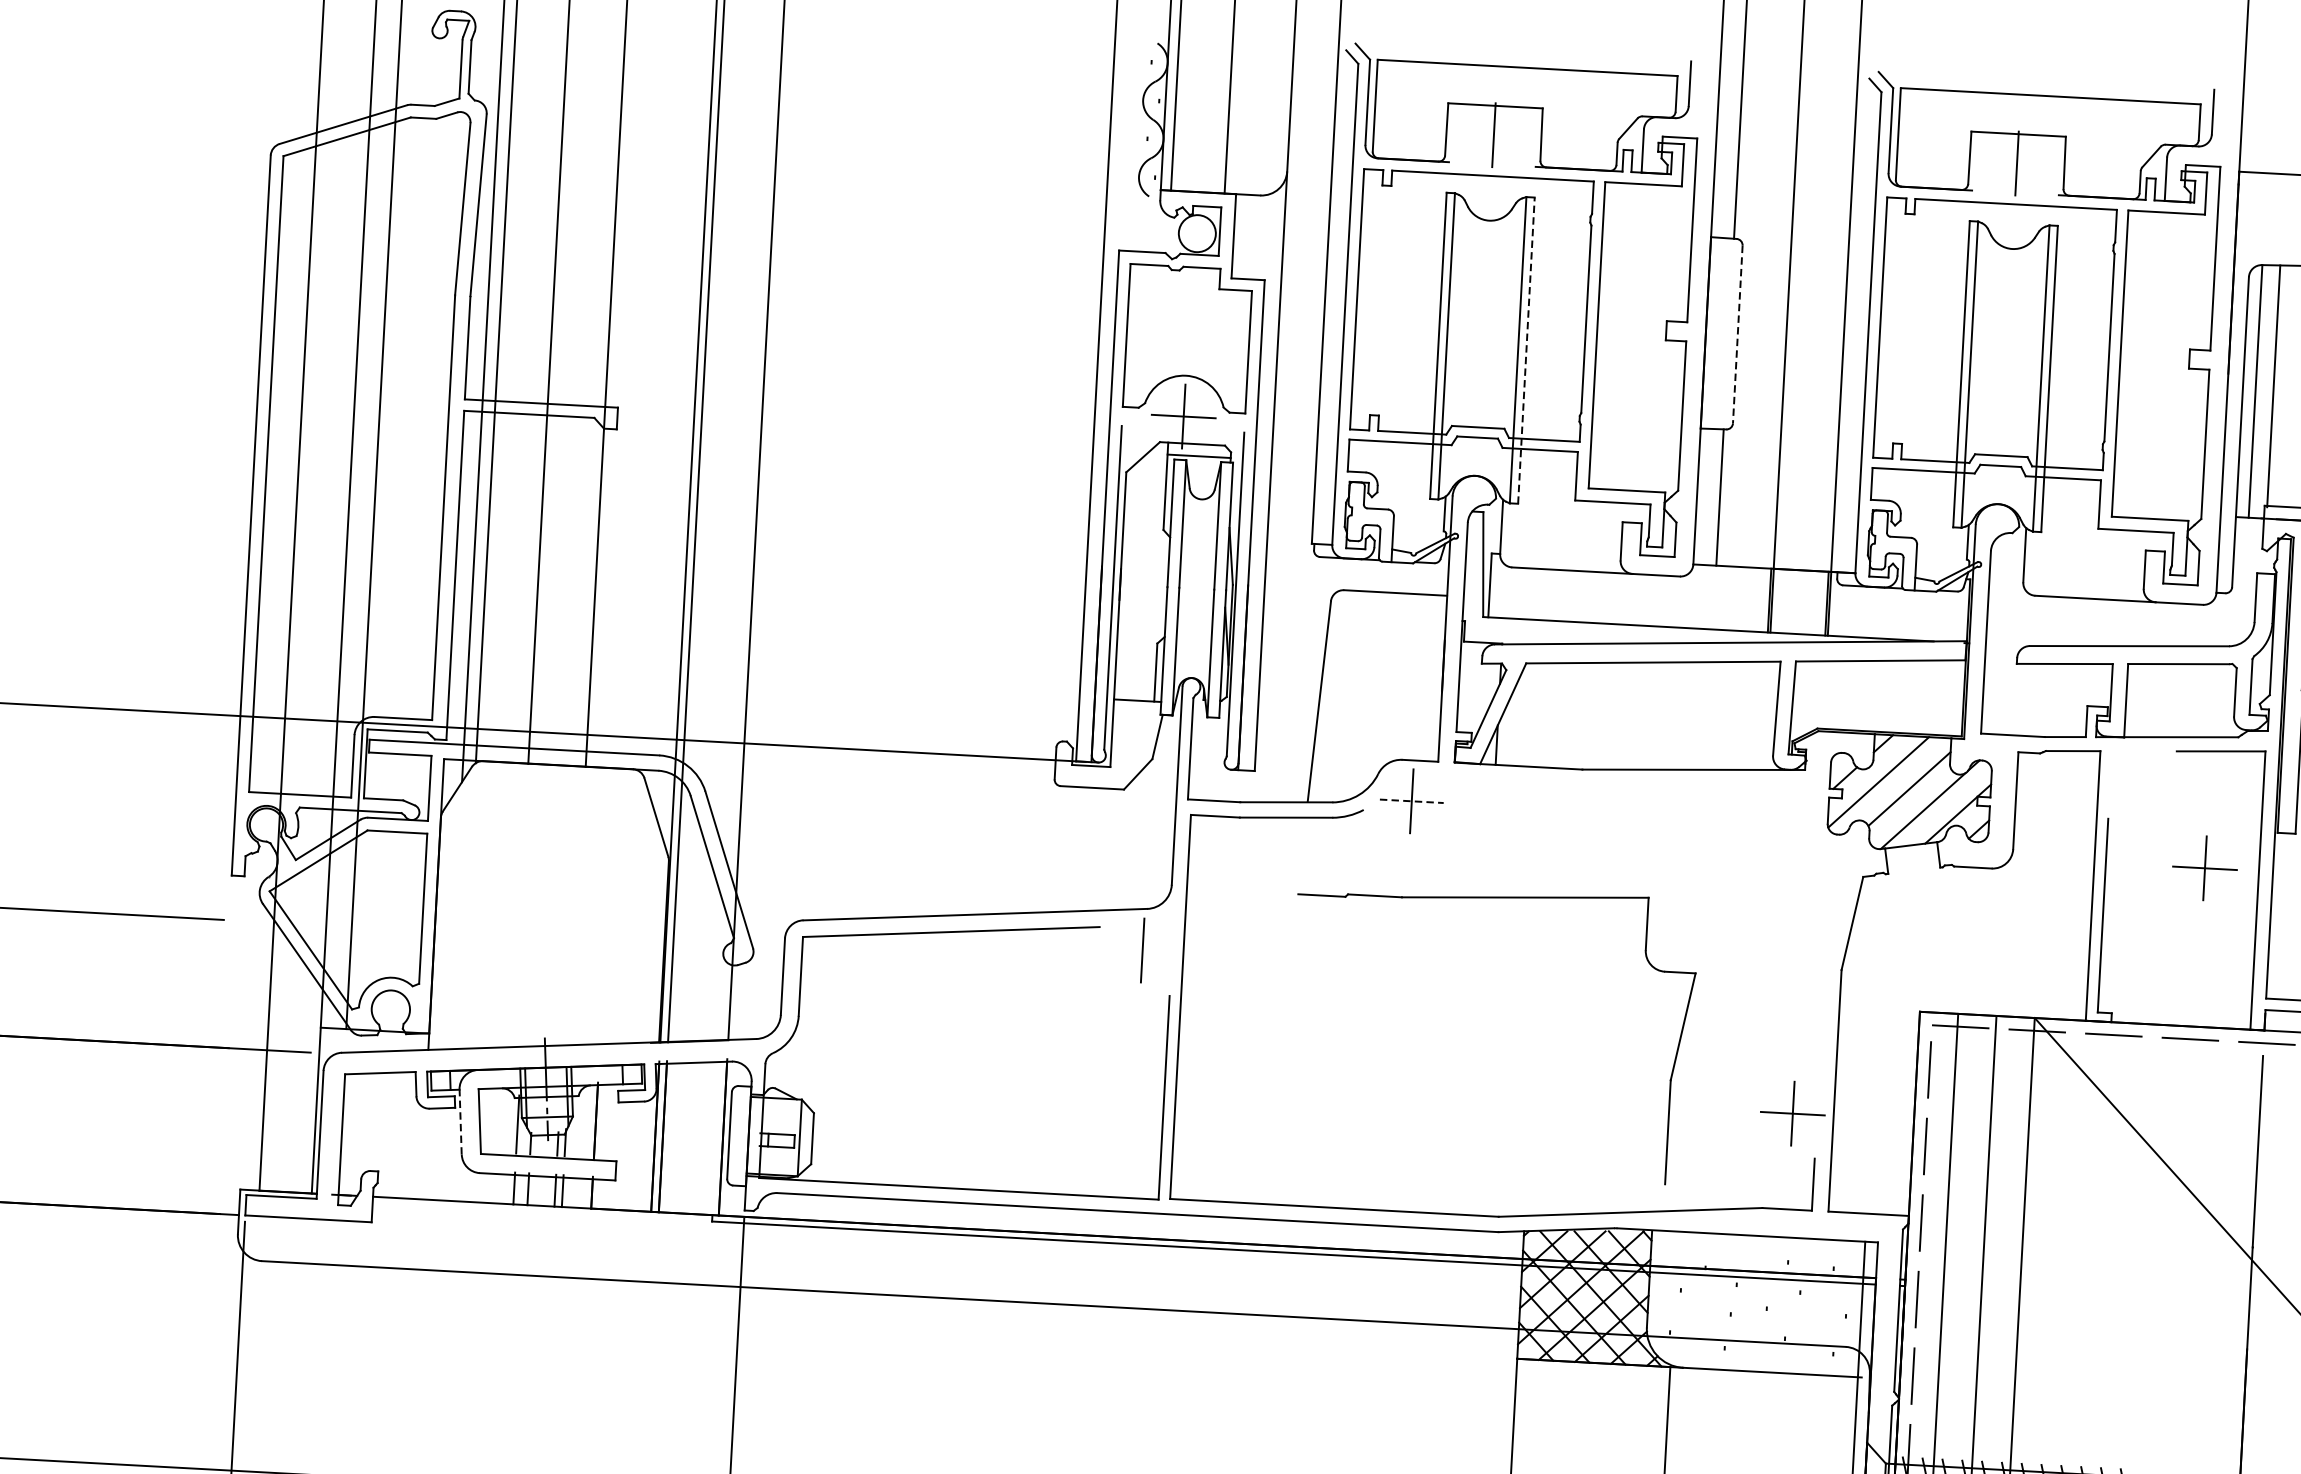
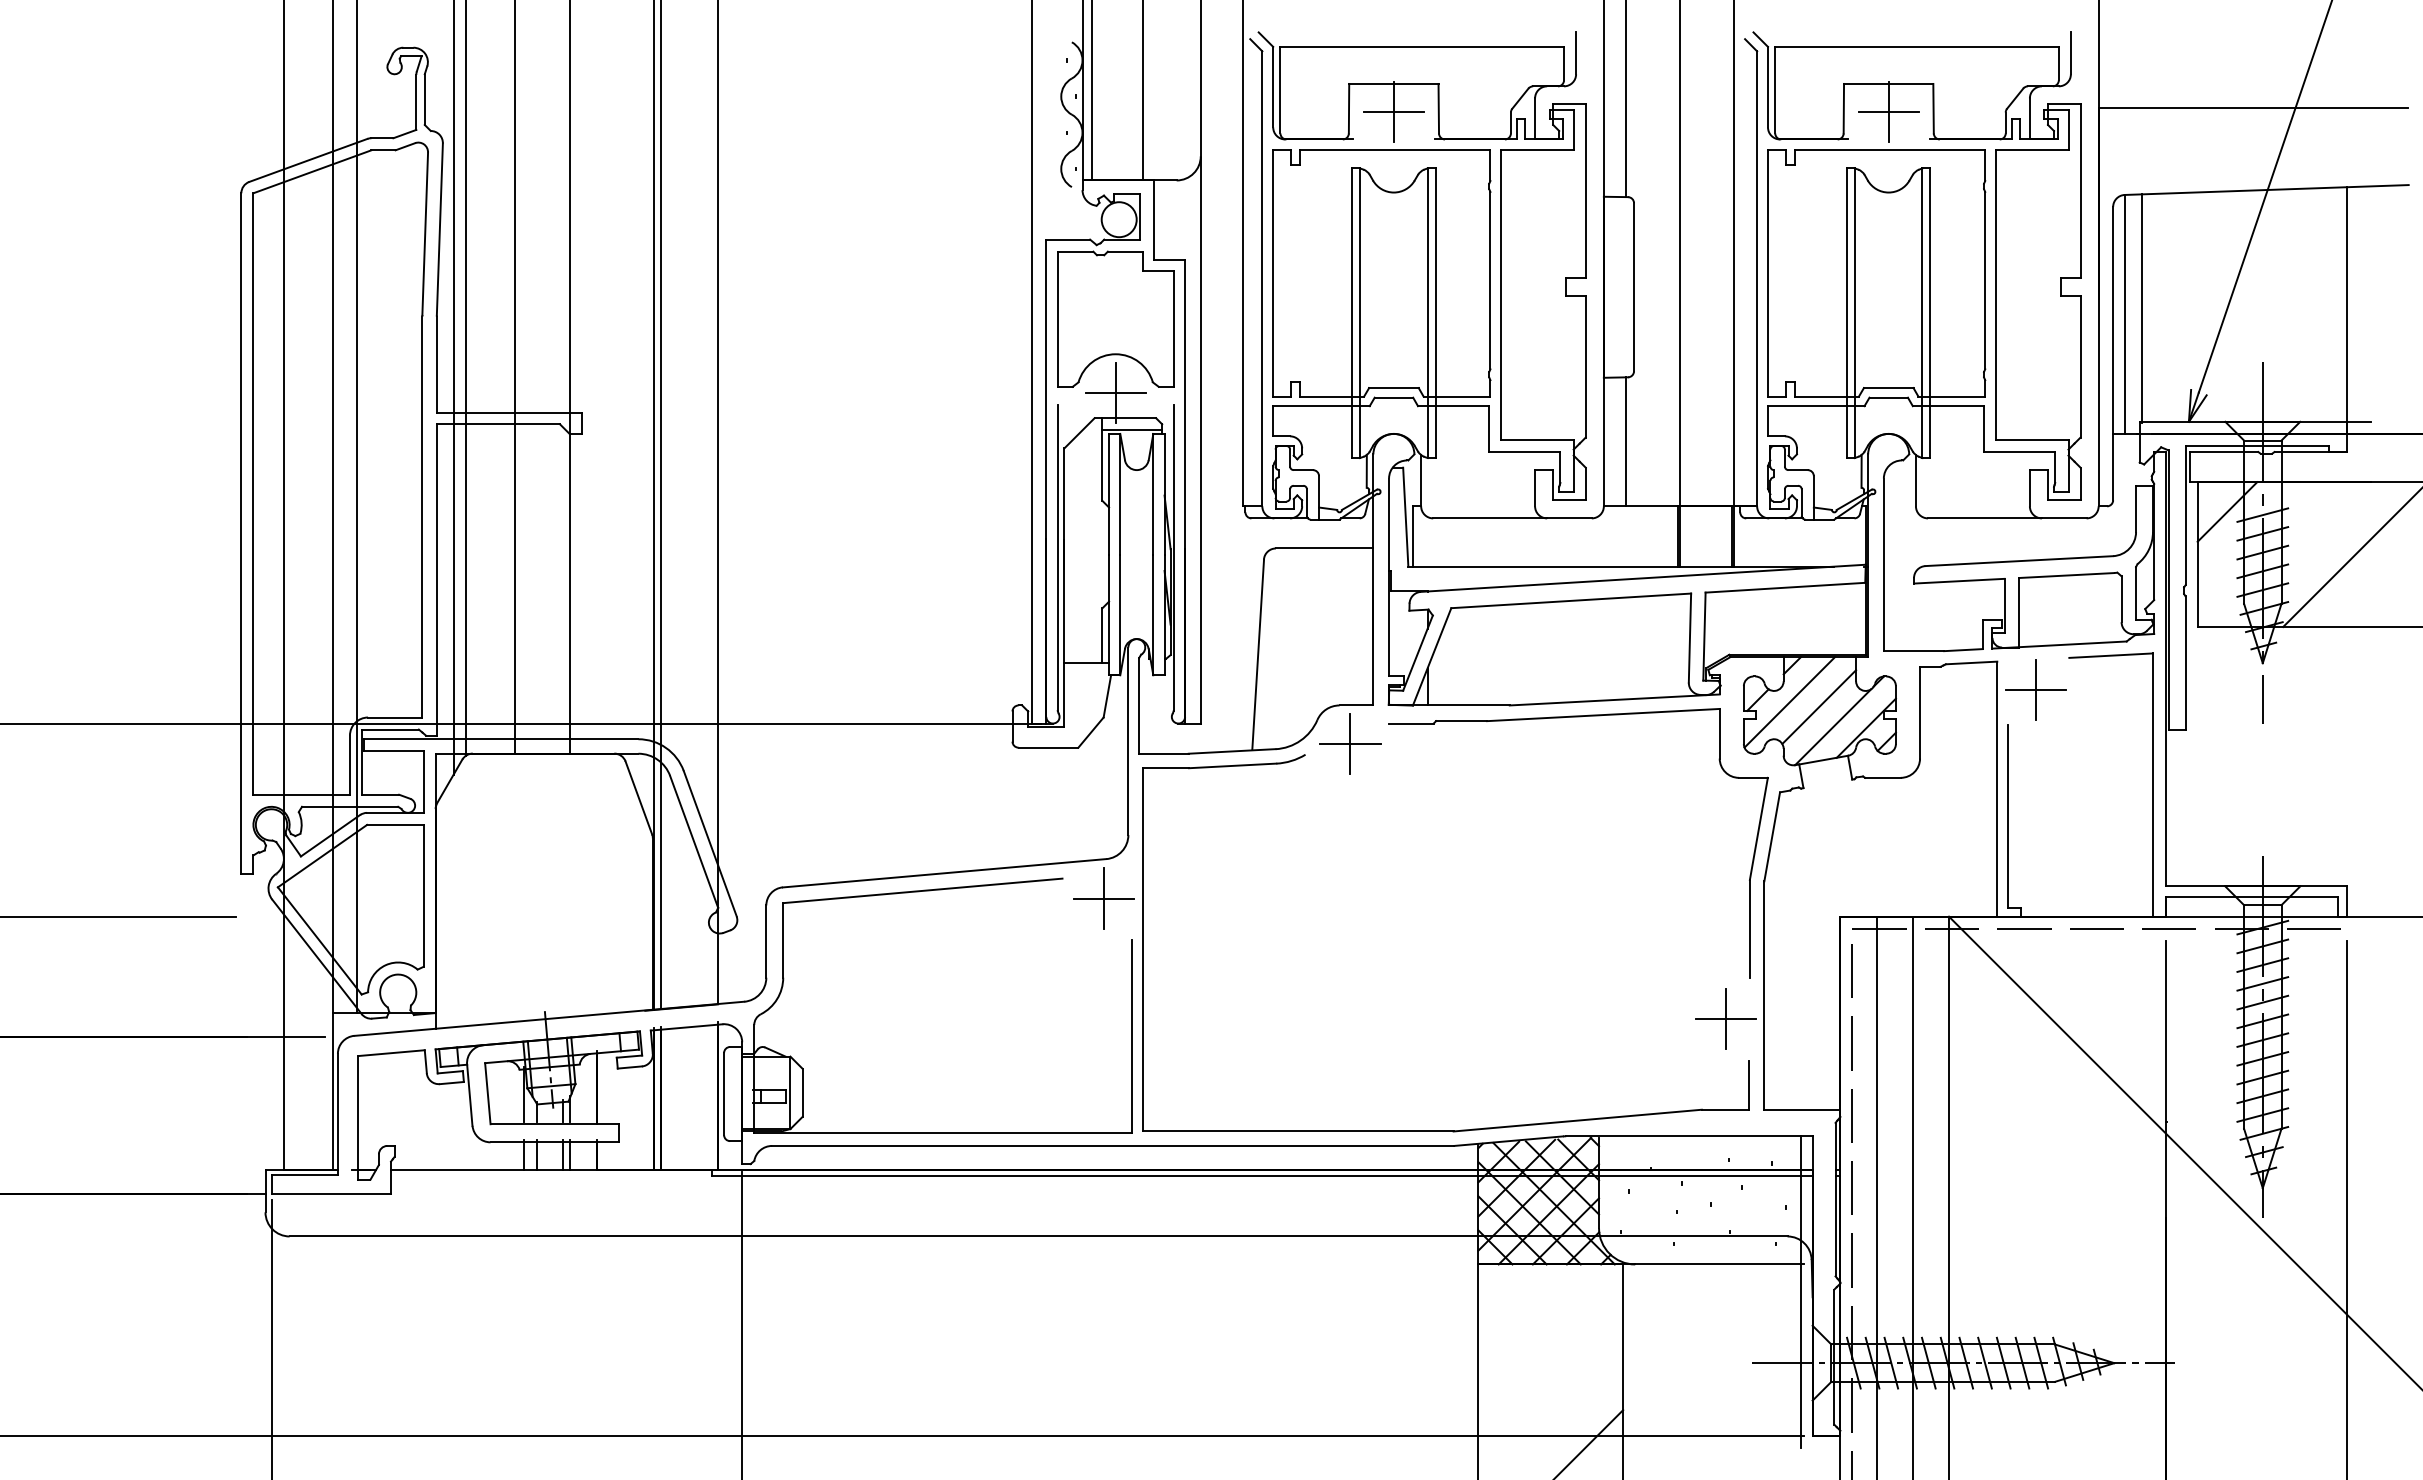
line: (1493, 134) -> (1393, 111), added
line: (2016, 163) -> (1888, 111), added
line: (1738, 334) -> (1634, 287), dashed -> solid
line: (1526, 350) -> (1435, 313), dashed -> solid
line: (1411, 801) -> (1350, 744), dashed -> solid
part: (2204, 868) -> (2035, 689), moved
part: (1498, 898) -> (1578, 717), moved
line: (1142, 950) -> (1104, 898), added
line: (460, 1122) -> (469, 1095), dashed -> solid

